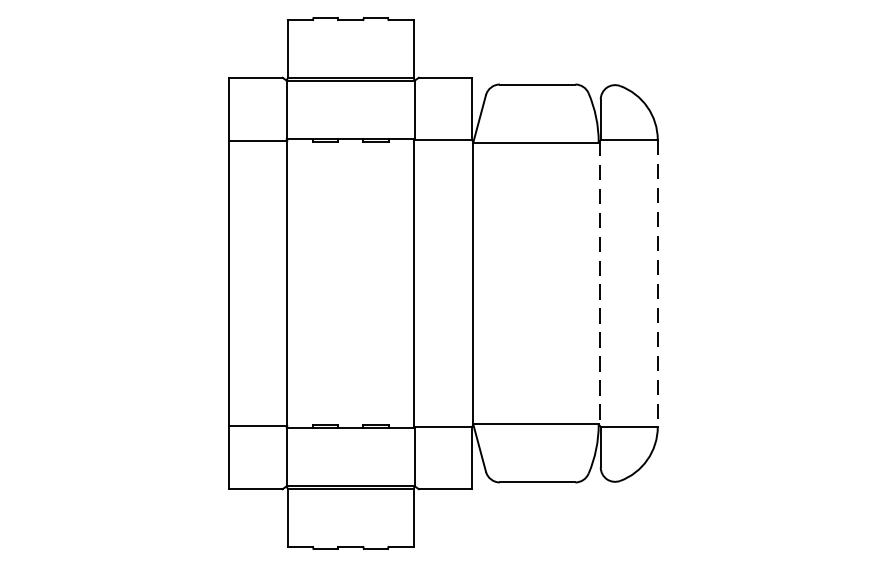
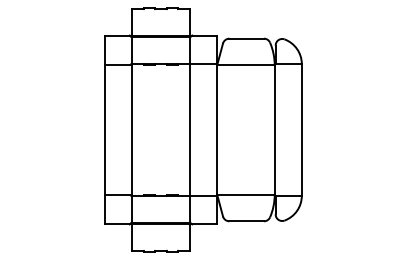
line: (600, 284) -> (275, 130), dashed -> solid
line: (657, 284) -> (301, 130), dashed -> solid

